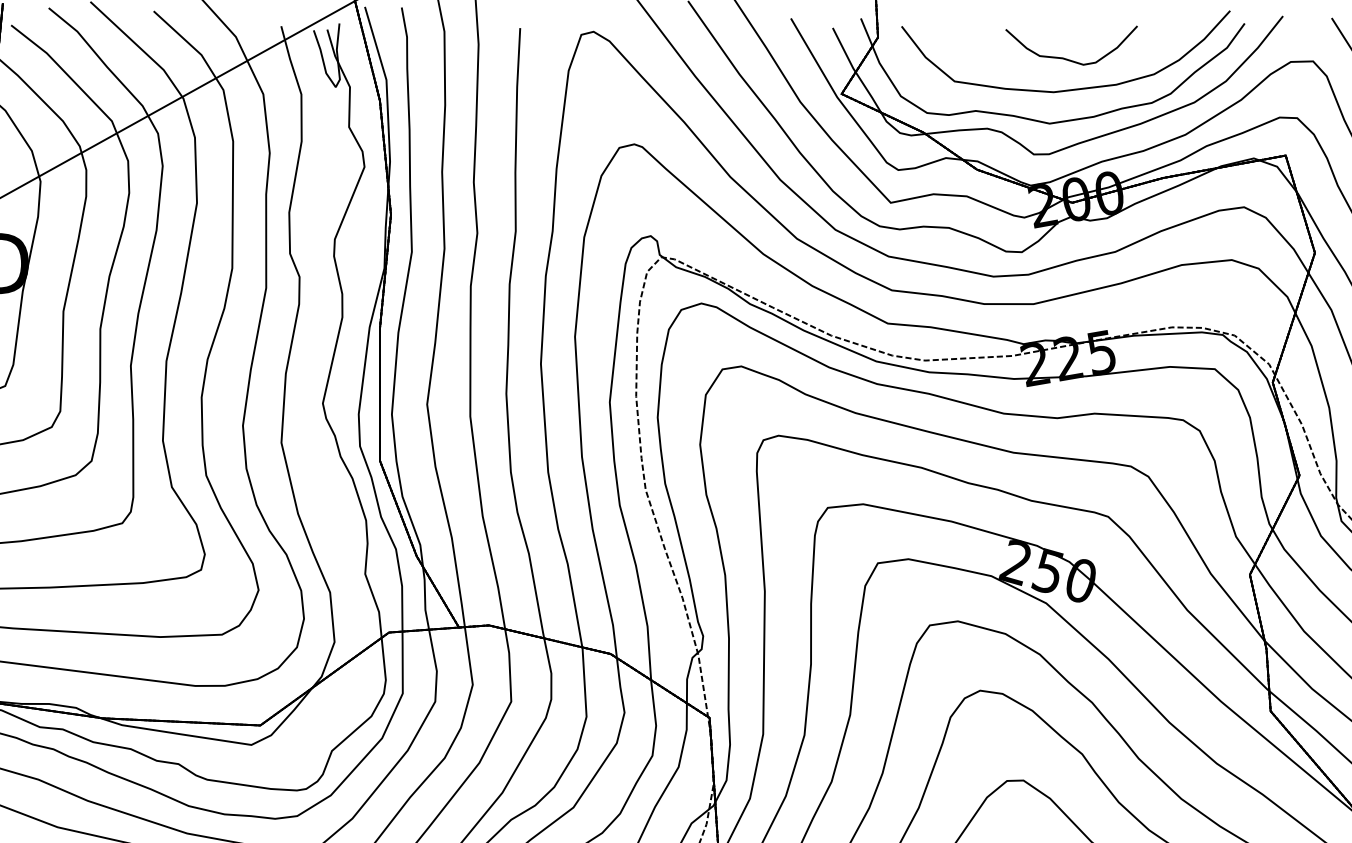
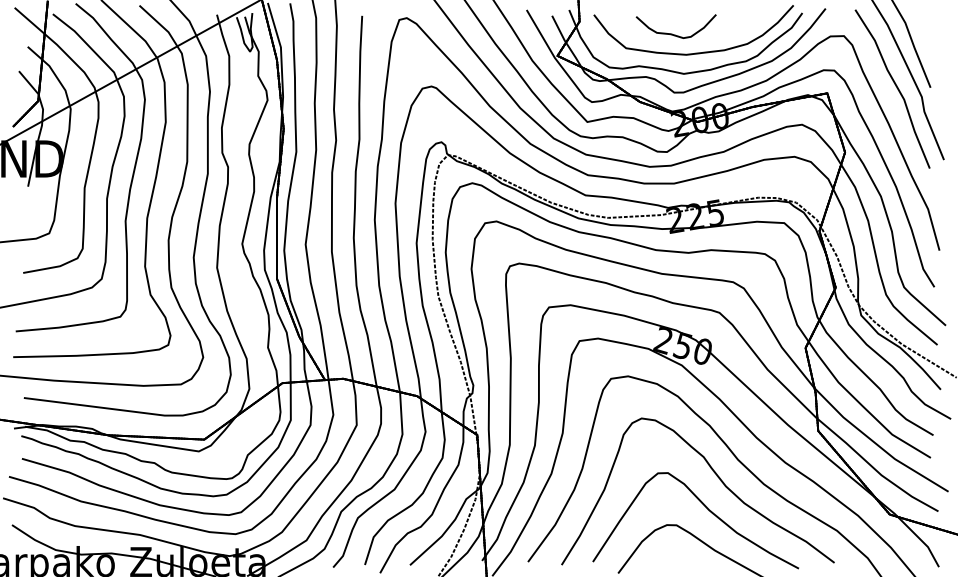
curve: (1065, 57) -> (672, 33), moved

